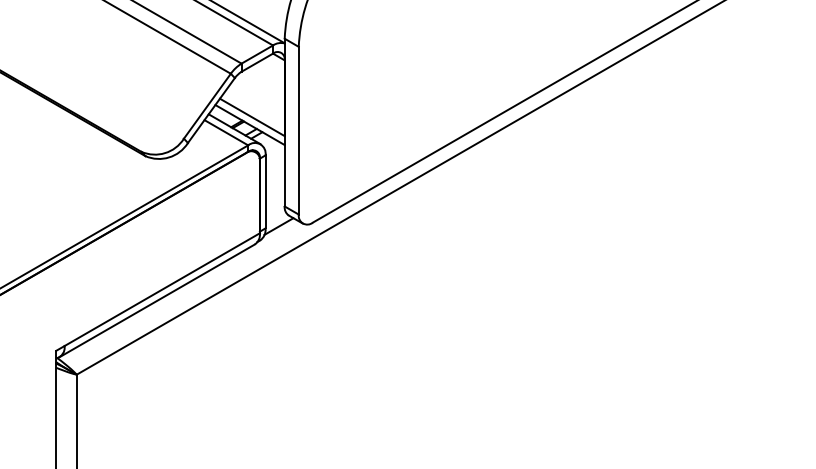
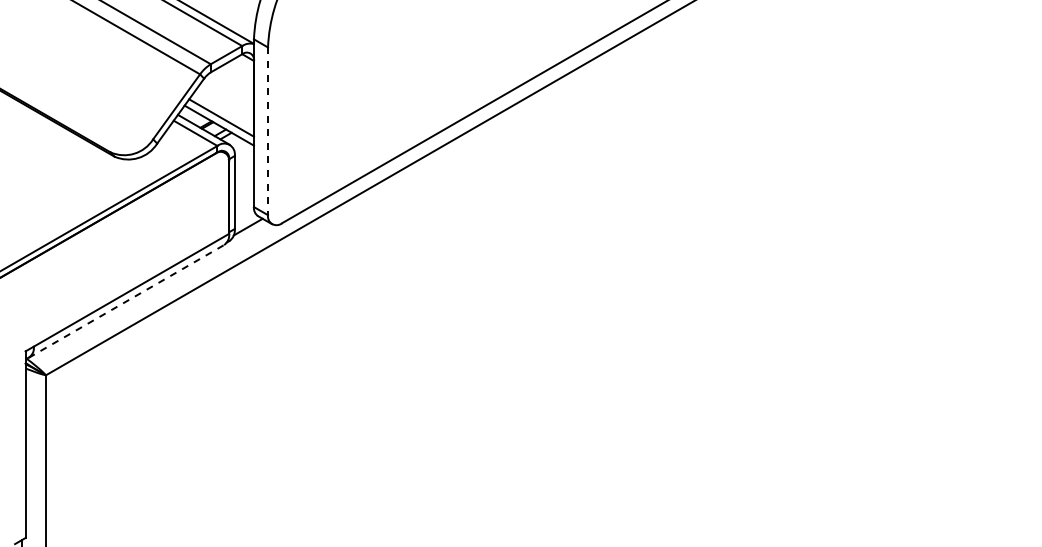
line: (299, 130) -> (268, 131), solid -> dashed
line: (157, 300) -> (126, 301), solid -> dashed

